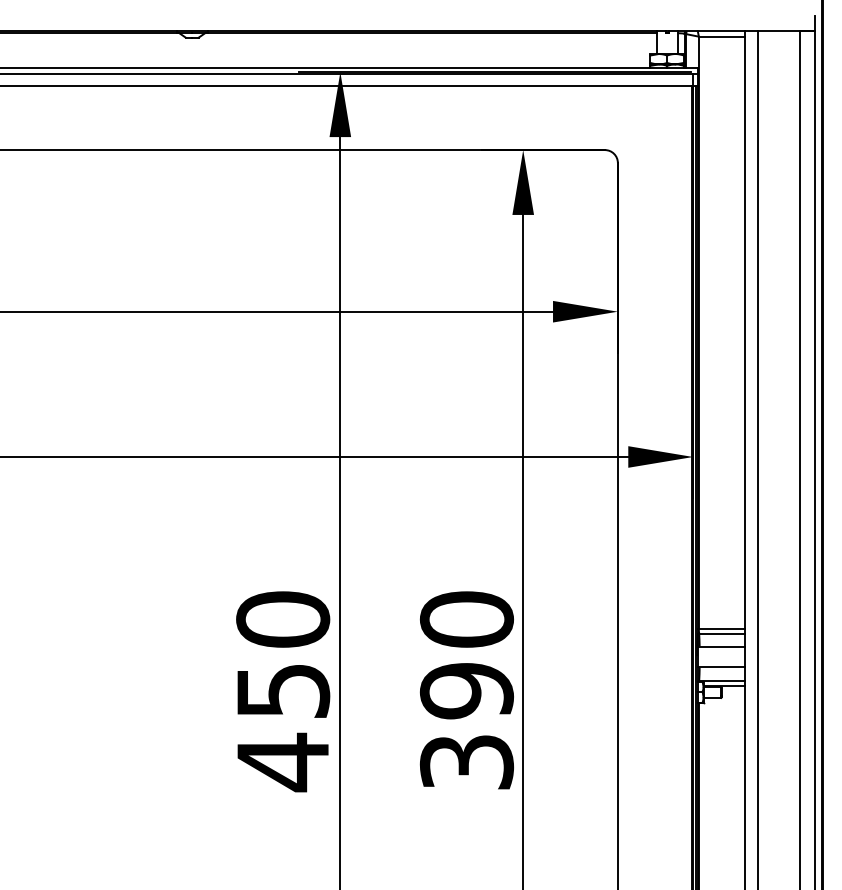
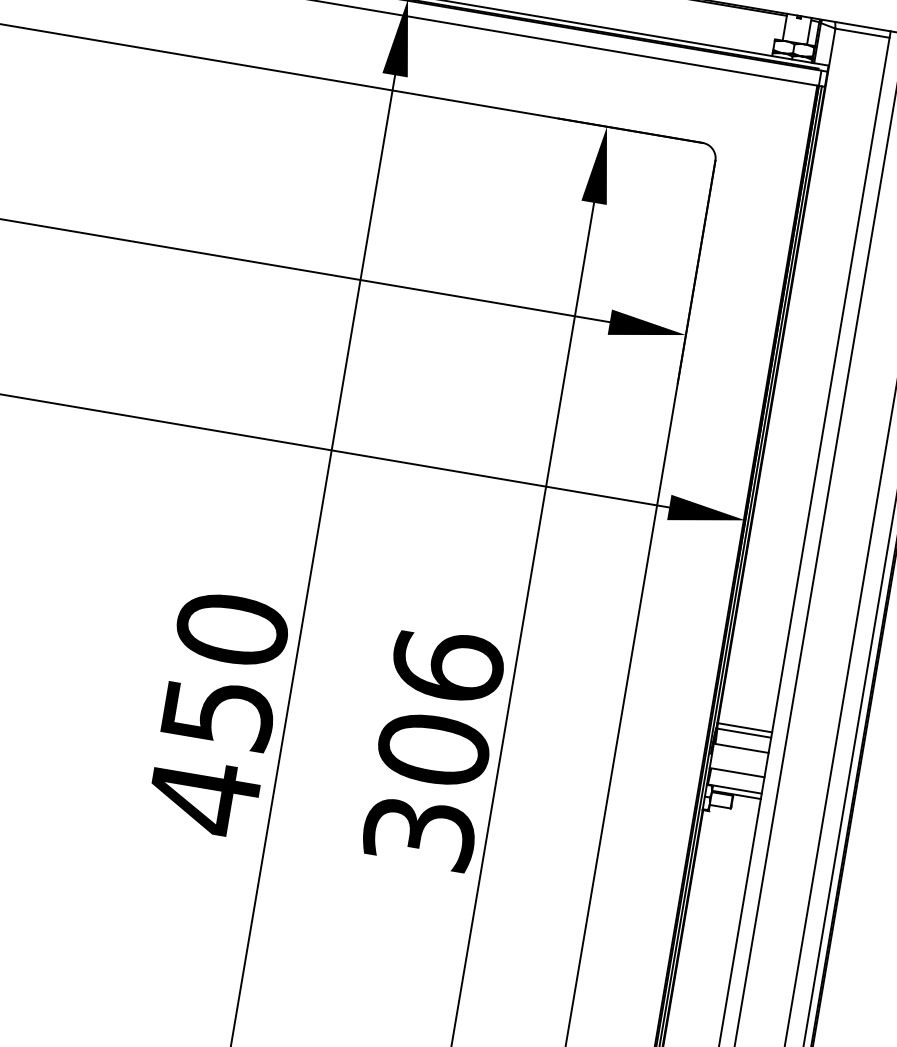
text: (466, 655) -> (440, 708), 390 -> 306

